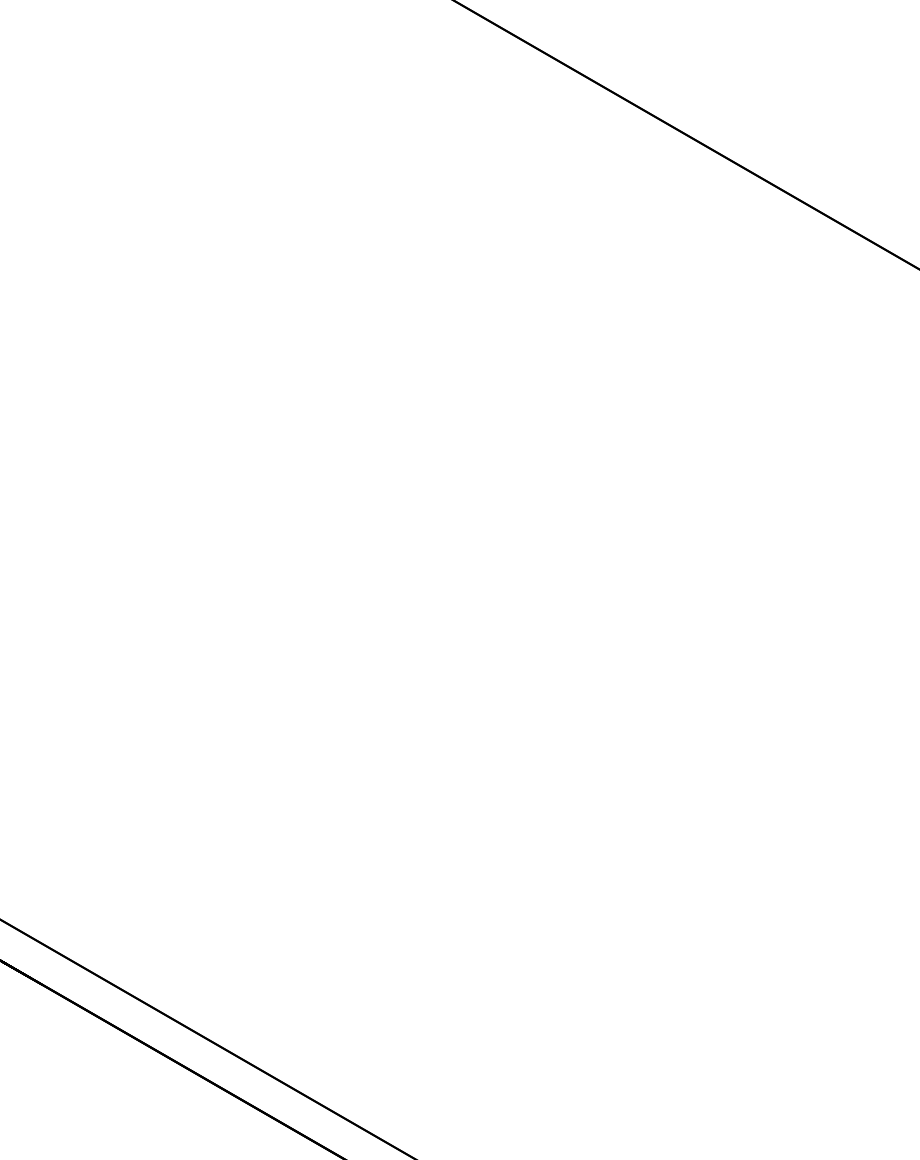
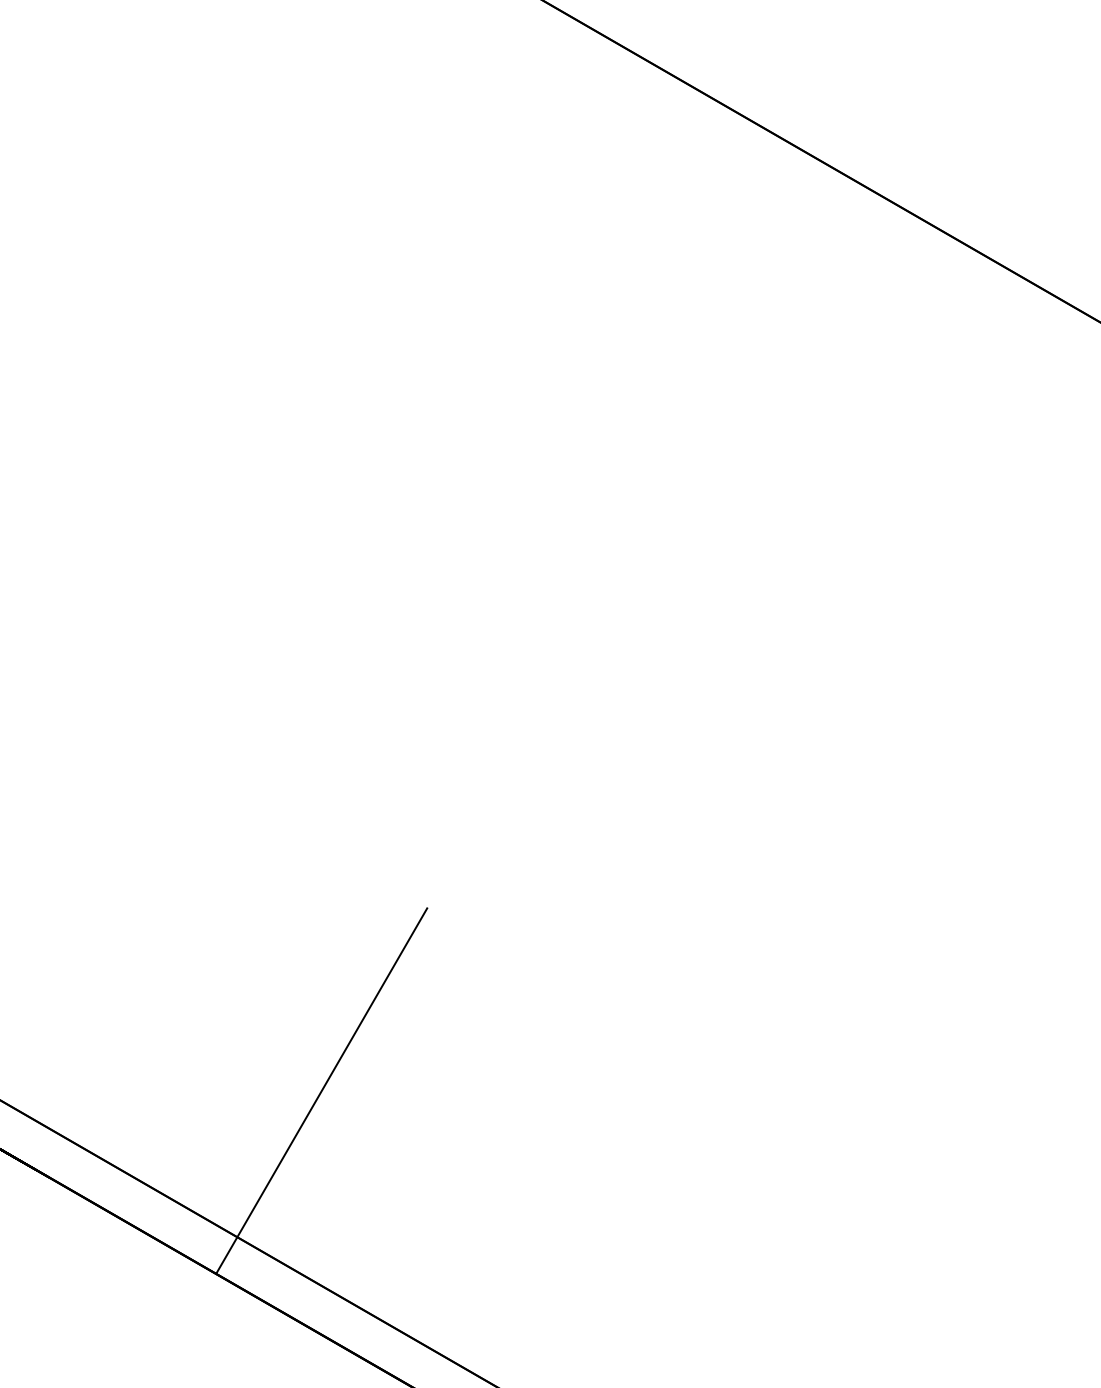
line: (268, 911) -> (321, 1090), added

